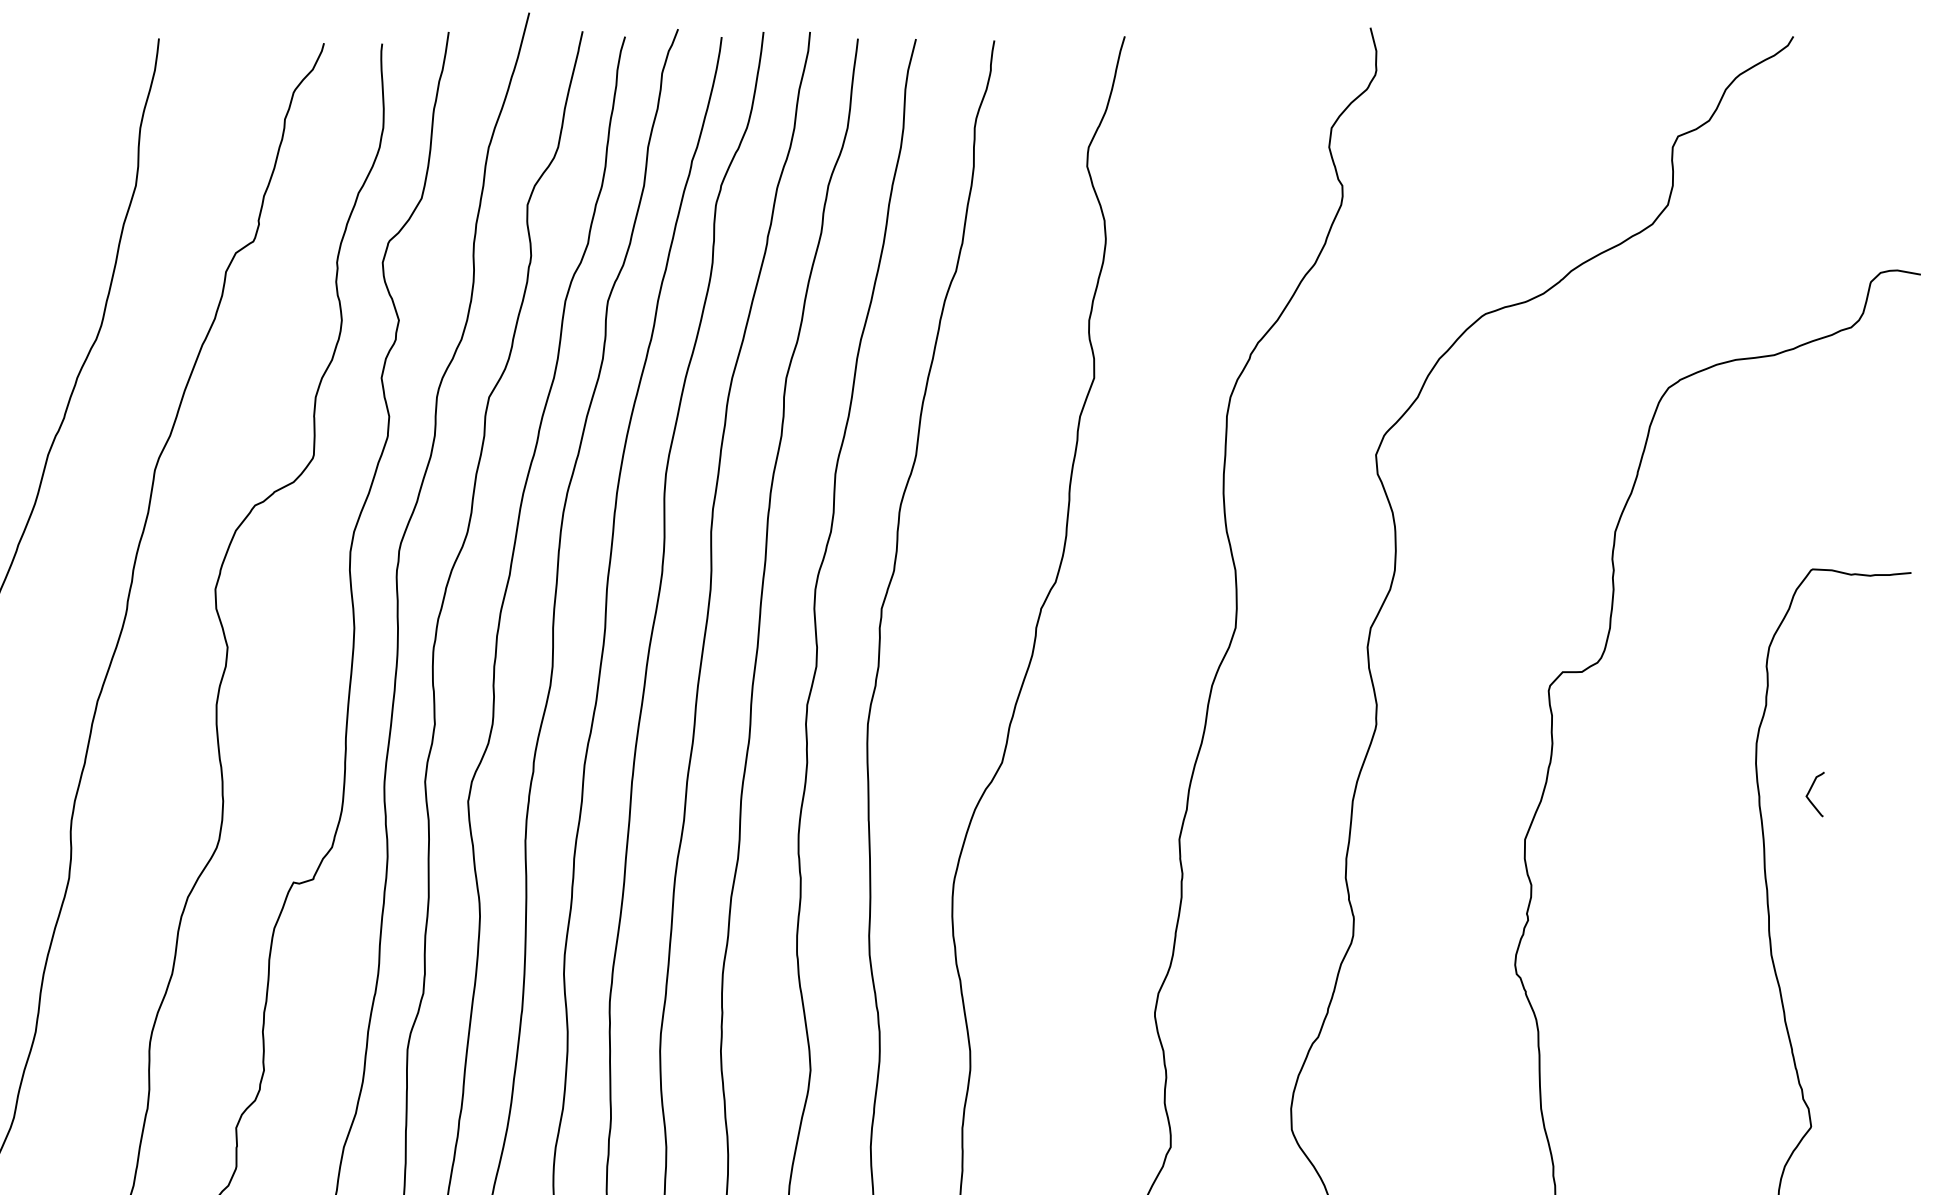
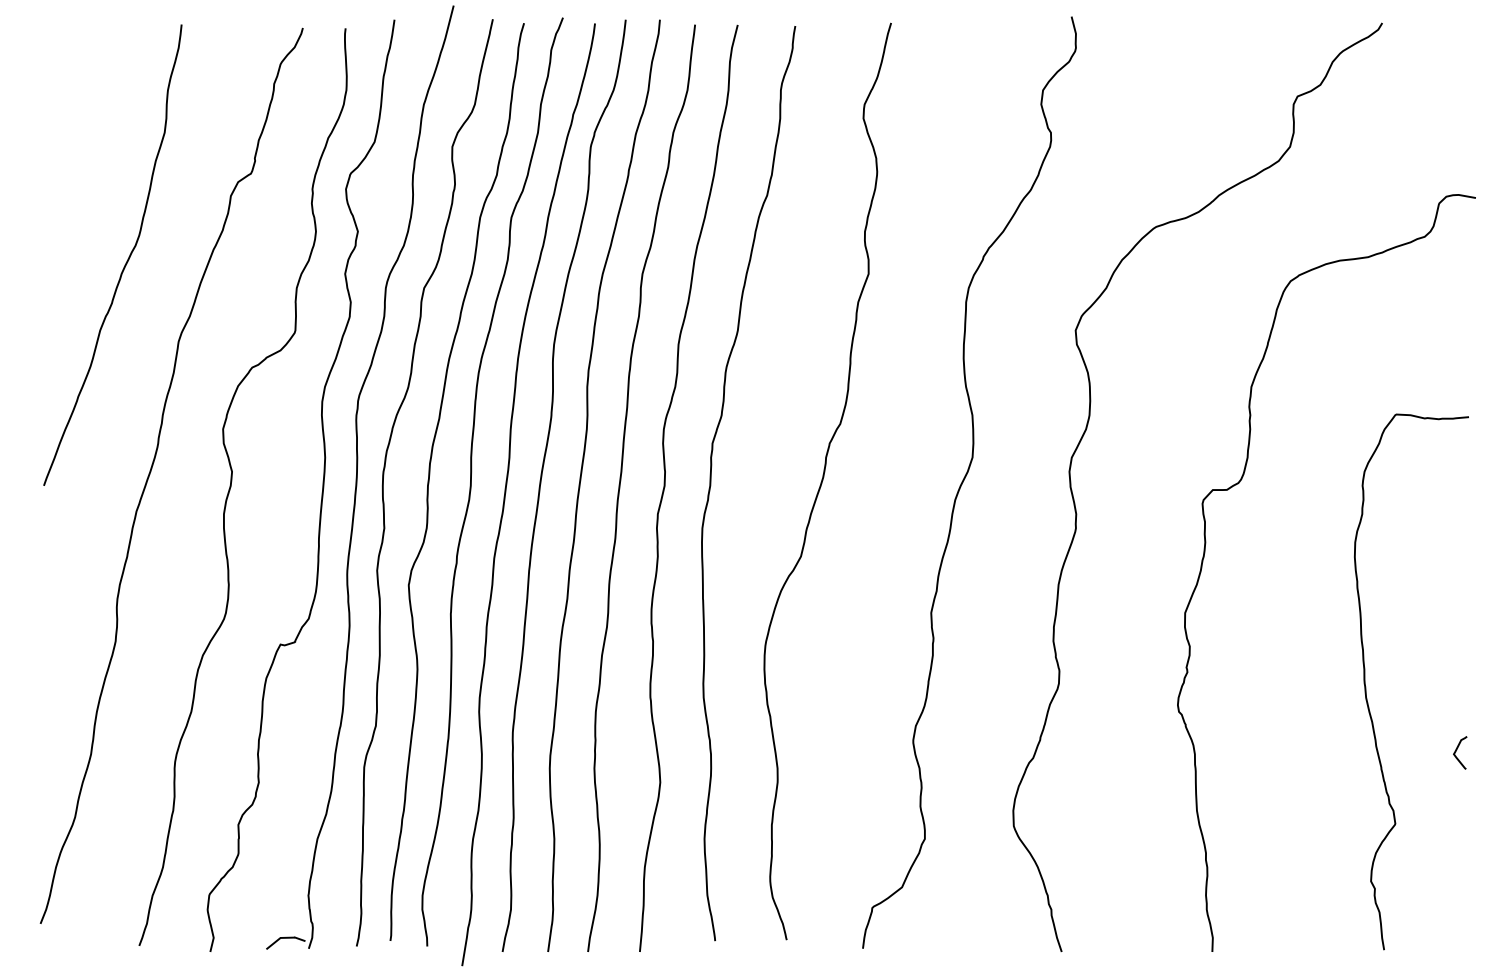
curve: (1810, 792) -> (1456, 751), moved

